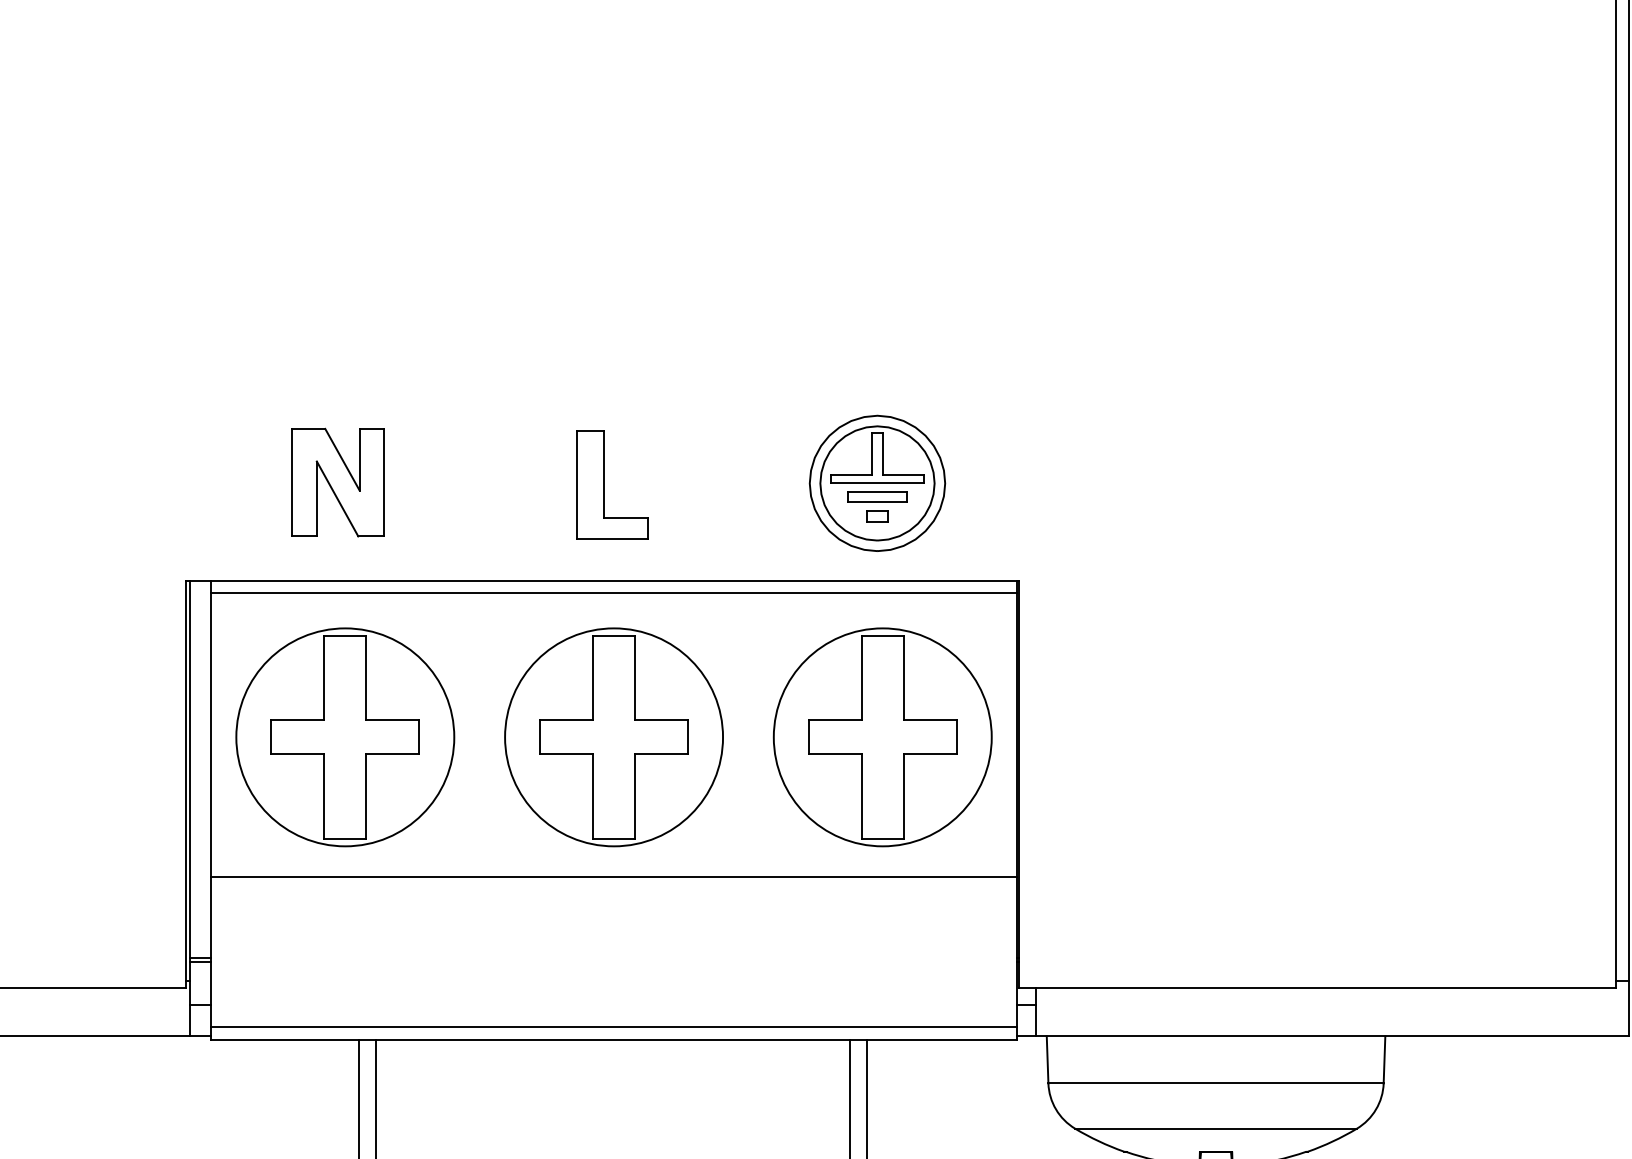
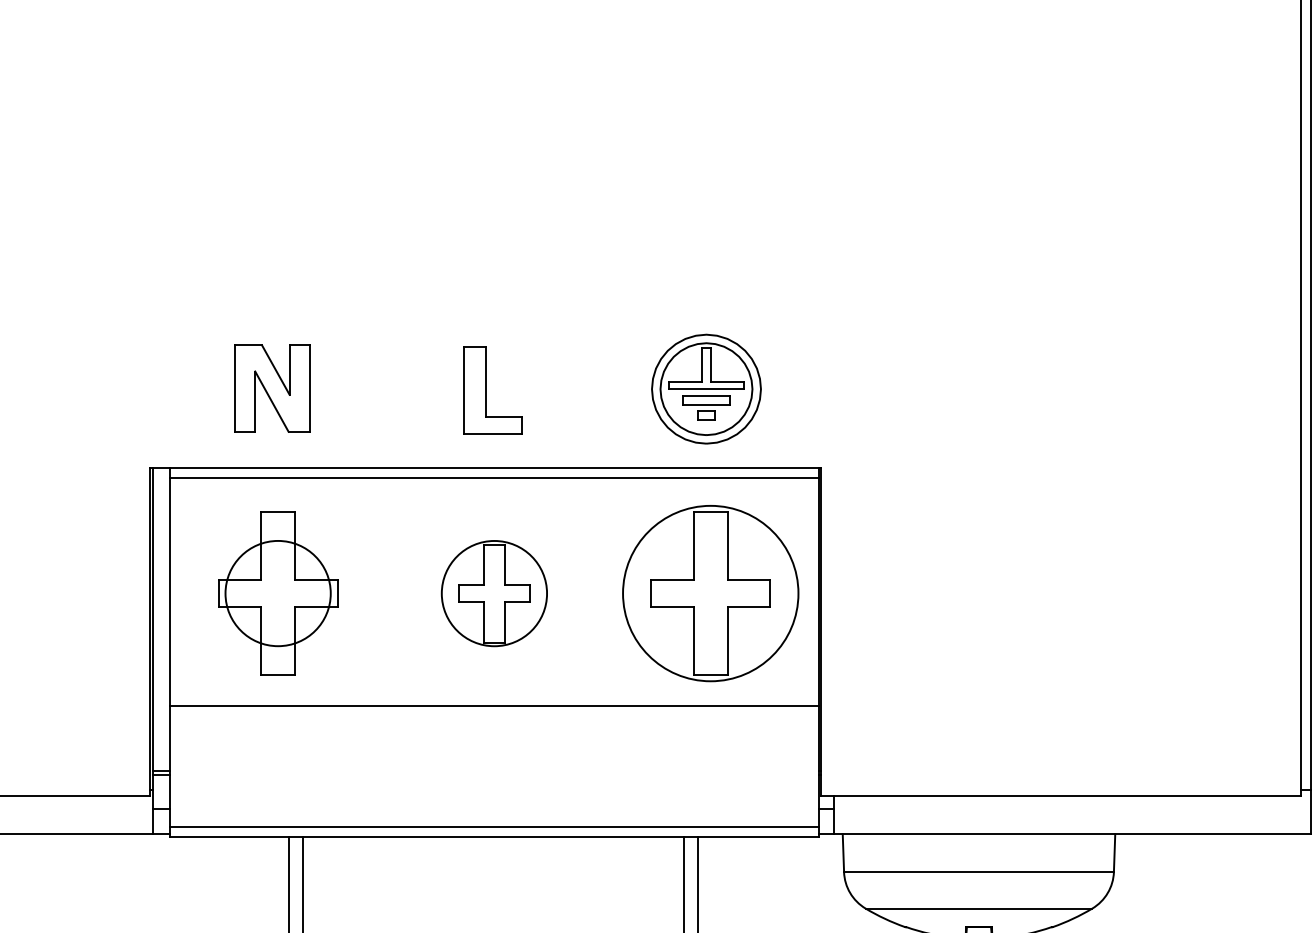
circle: (345, 737) -> (278, 593), size x0.6
part: (613, 737) -> (494, 593), size x0.6

